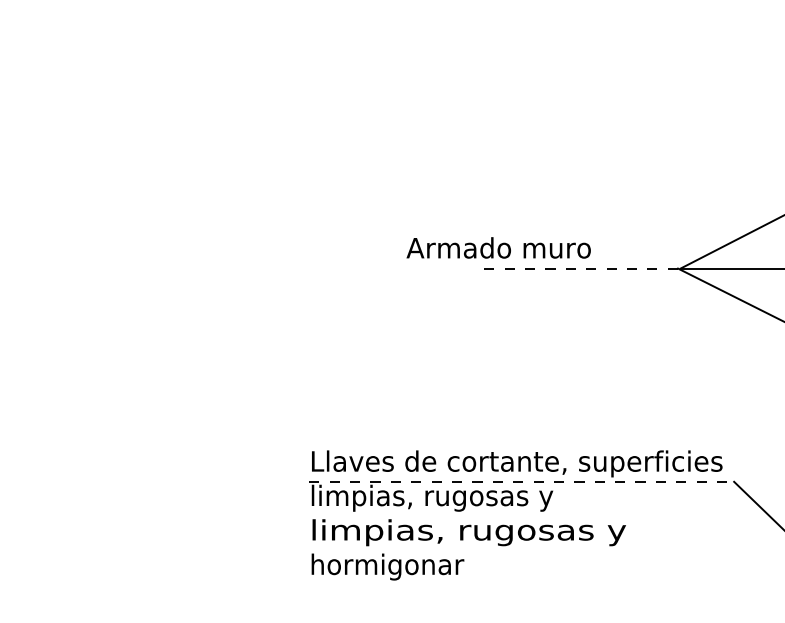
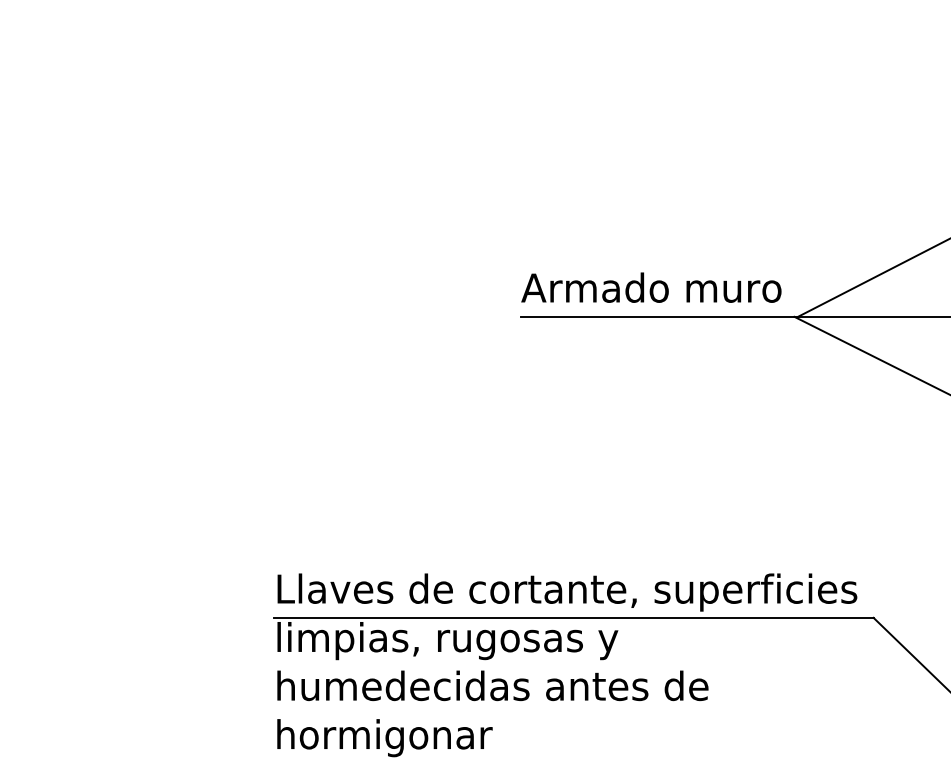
text: (498, 247) -> (651, 287), moved
line: (582, 268) -> (659, 316), dashed -> solid
line: (522, 481) -> (574, 617), dashed -> solid
text: (468, 532) -> (498, 689), limpias, rugosas y -> humedecidas antes de

